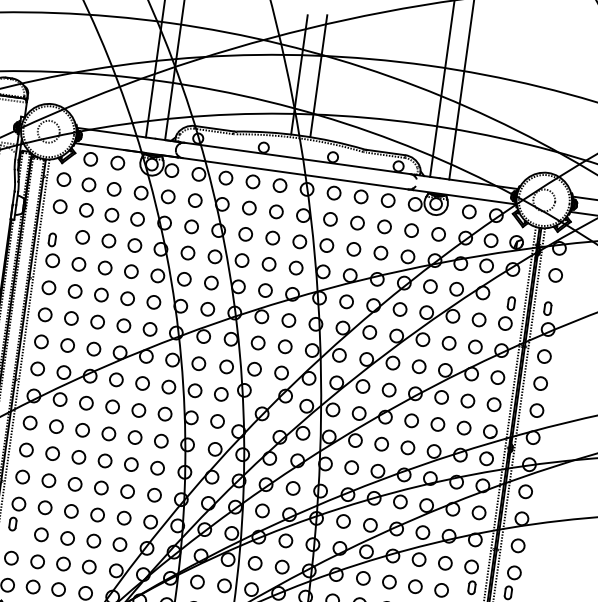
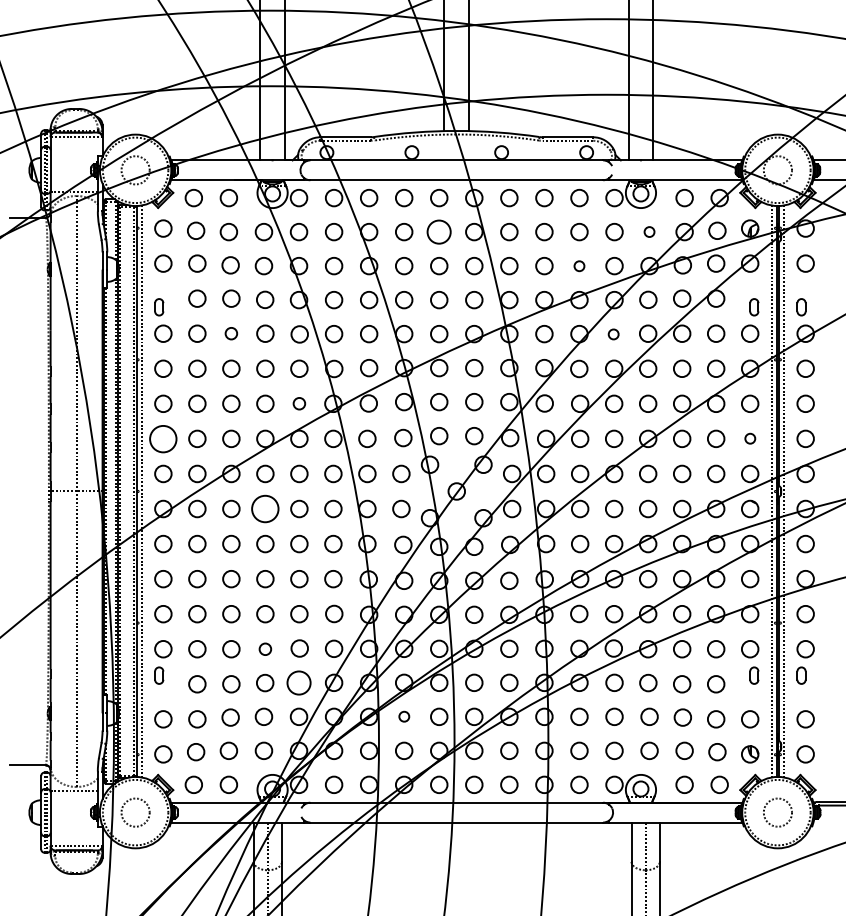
circle: (276, 211) -> (439, 231), size x1.4
circle: (438, 233) -> (649, 231), size x0.6
circle: (380, 253) -> (579, 266), size x0.6
circle: (105, 267) -> (231, 333), size x0.7
circle: (399, 309) -> (613, 334), size x0.6
circle: (150, 329) -> (299, 403), size x0.7
circle: (41, 341) -> (163, 438), size x1.6
circle: (494, 404) -> (750, 438), size x0.6
circle: (112, 406) -> (265, 508), size x1.6
circle: (97, 515) -> (265, 649), size x0.7
circle: (119, 544) -> (298, 682), size x1.4
circle: (197, 581) -> (404, 716), size x0.6

